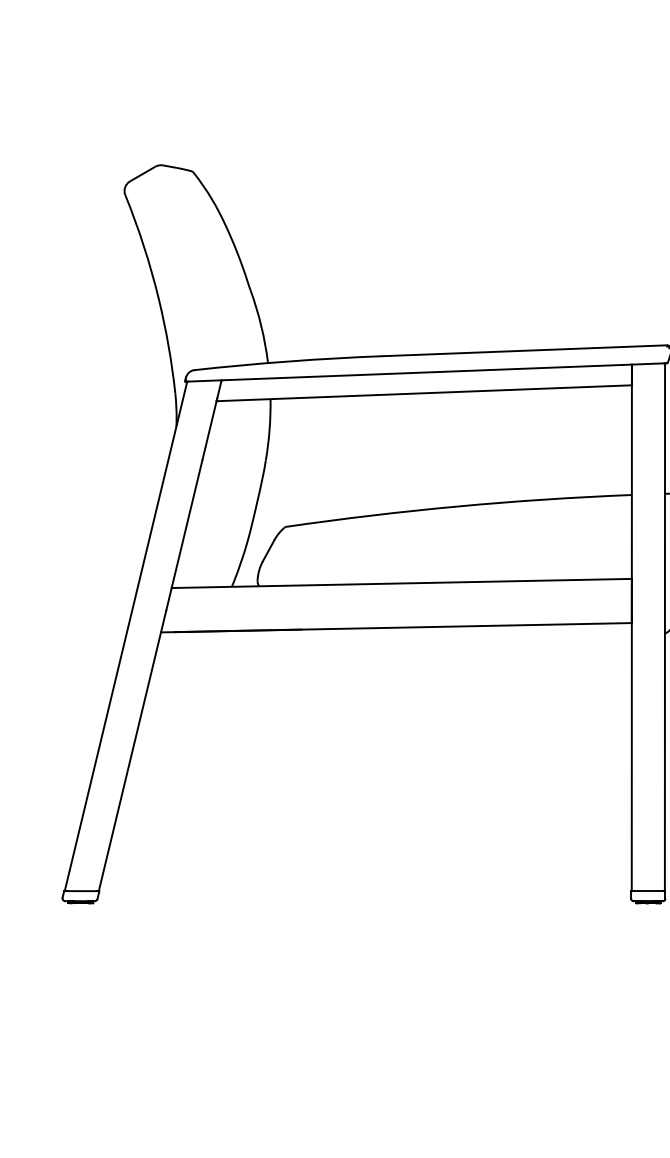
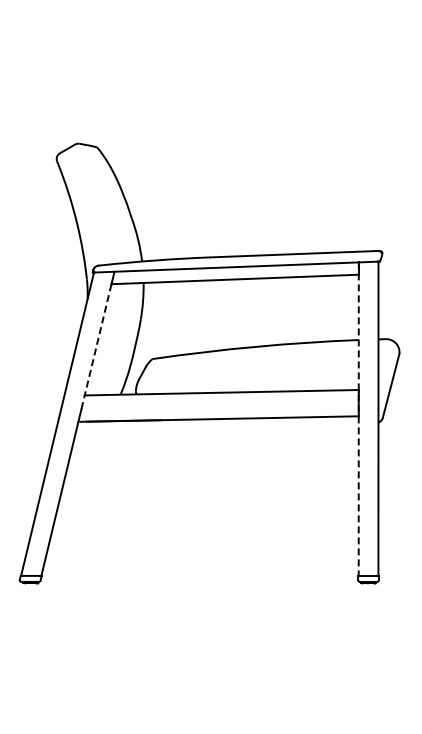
line: (191, 505) -> (96, 346), solid -> dashed
line: (631, 628) -> (358, 419), solid -> dashed

